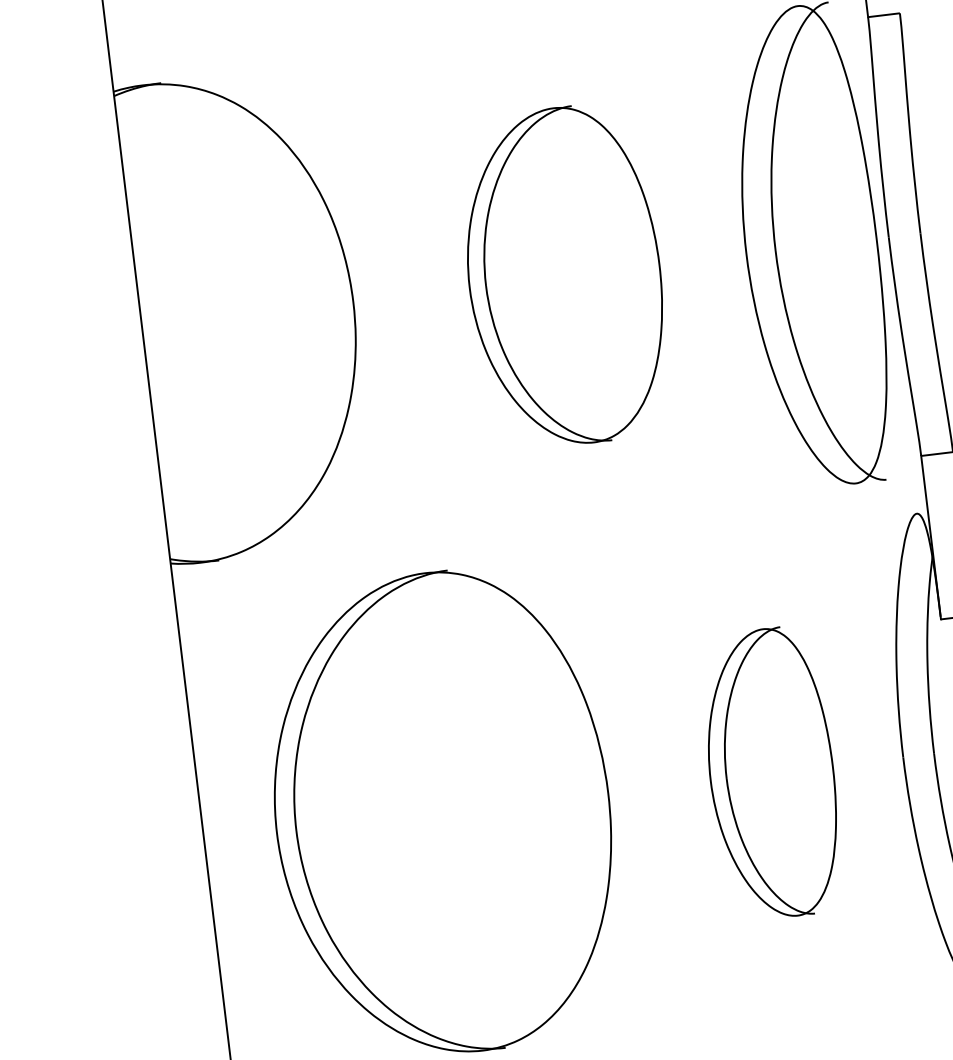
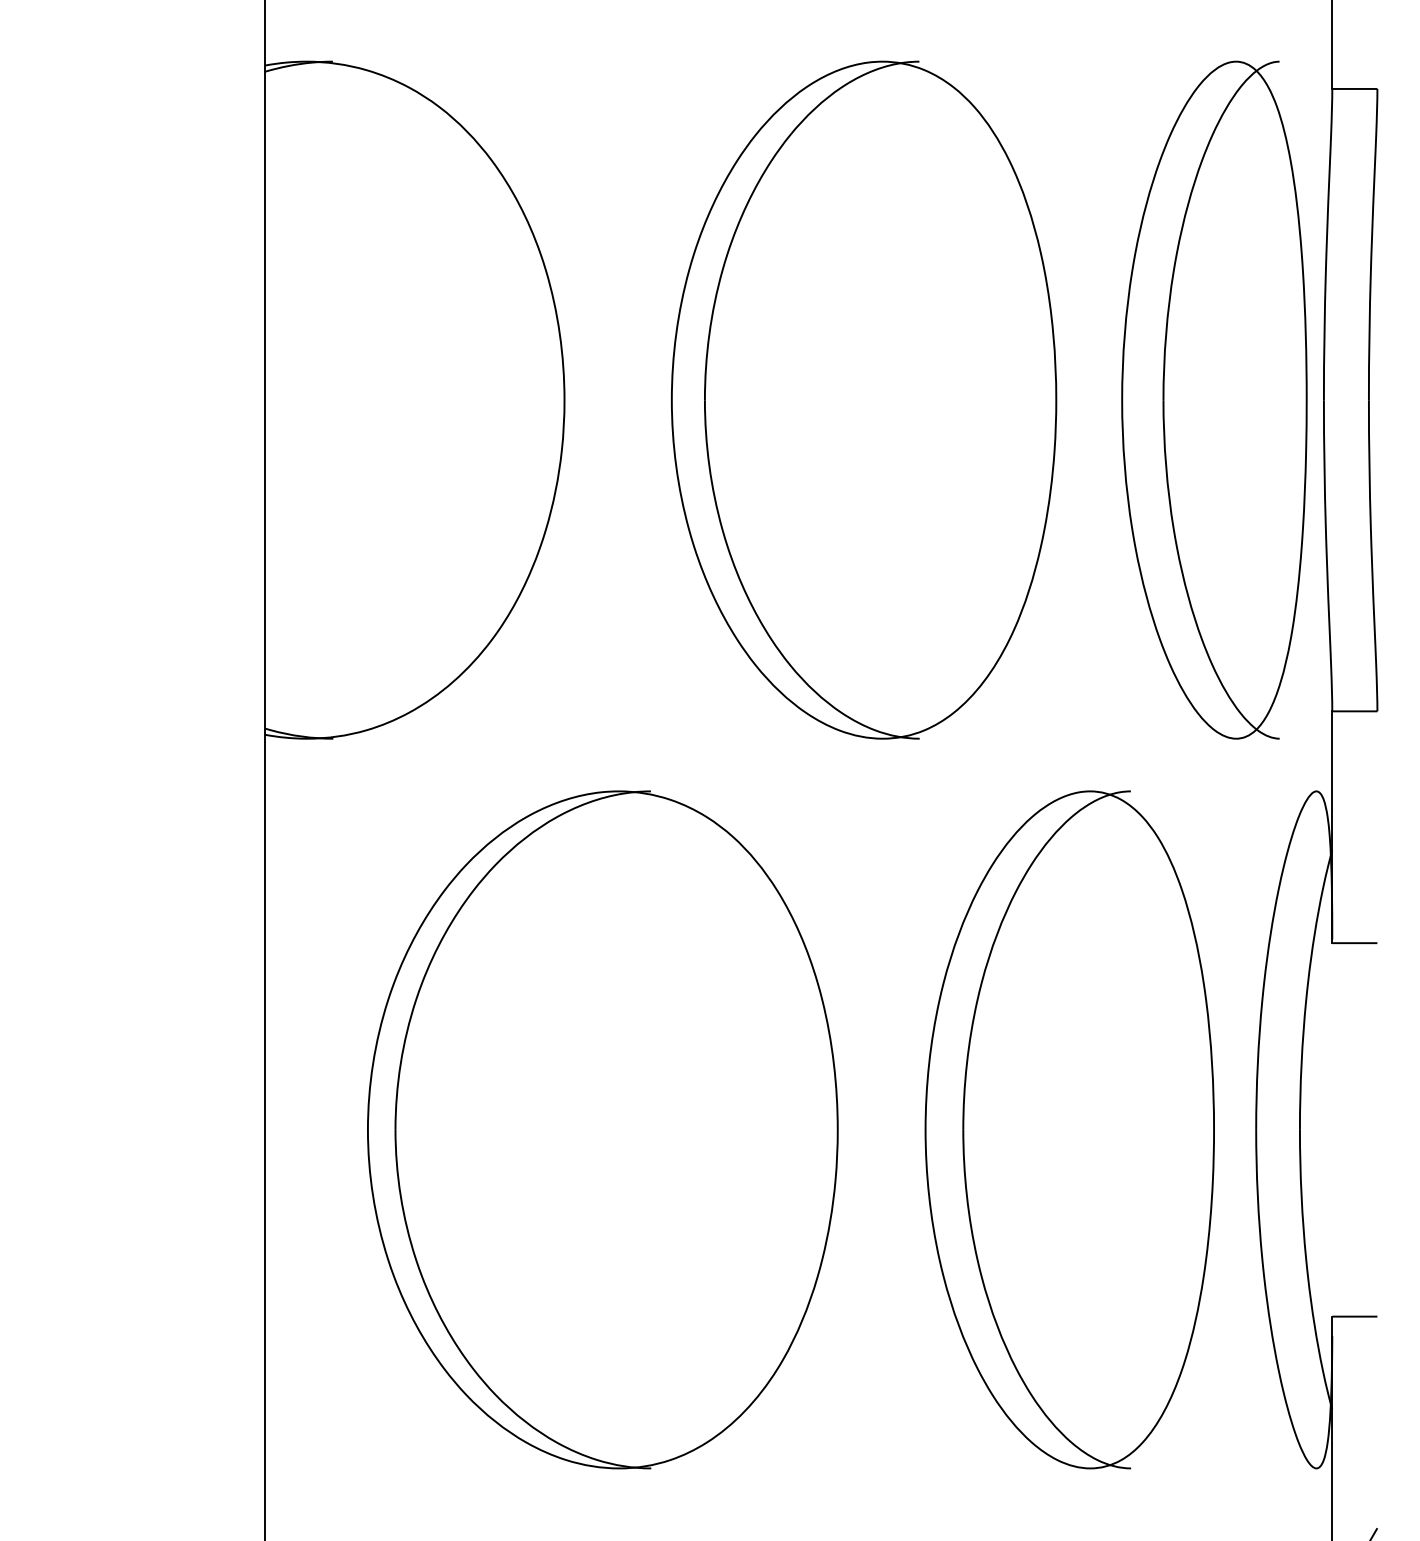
part: (564, 276) -> (864, 399), size x1.43
part: (771, 773) -> (1069, 1129), size x1.67

